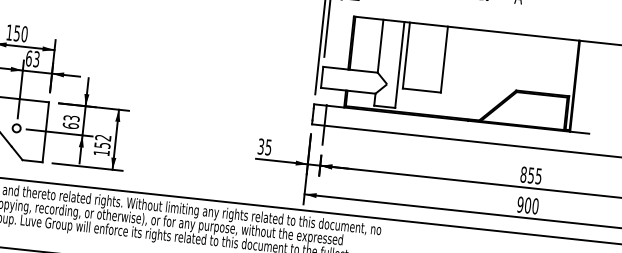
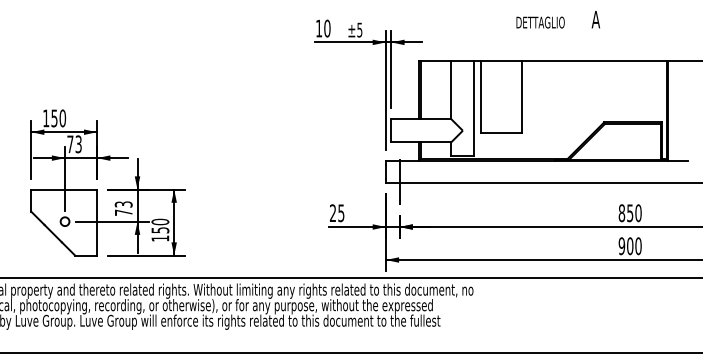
text: (29, 58) -> (70, 144), 63 -> 73
text: (70, 125) -> (123, 212), 63 -> 73
text: (103, 137) -> (160, 221), 152 -> 150
text: (261, 146) -> (333, 213), 35 -> 25
text: (538, 176) -> (638, 213), 855 -> 850

